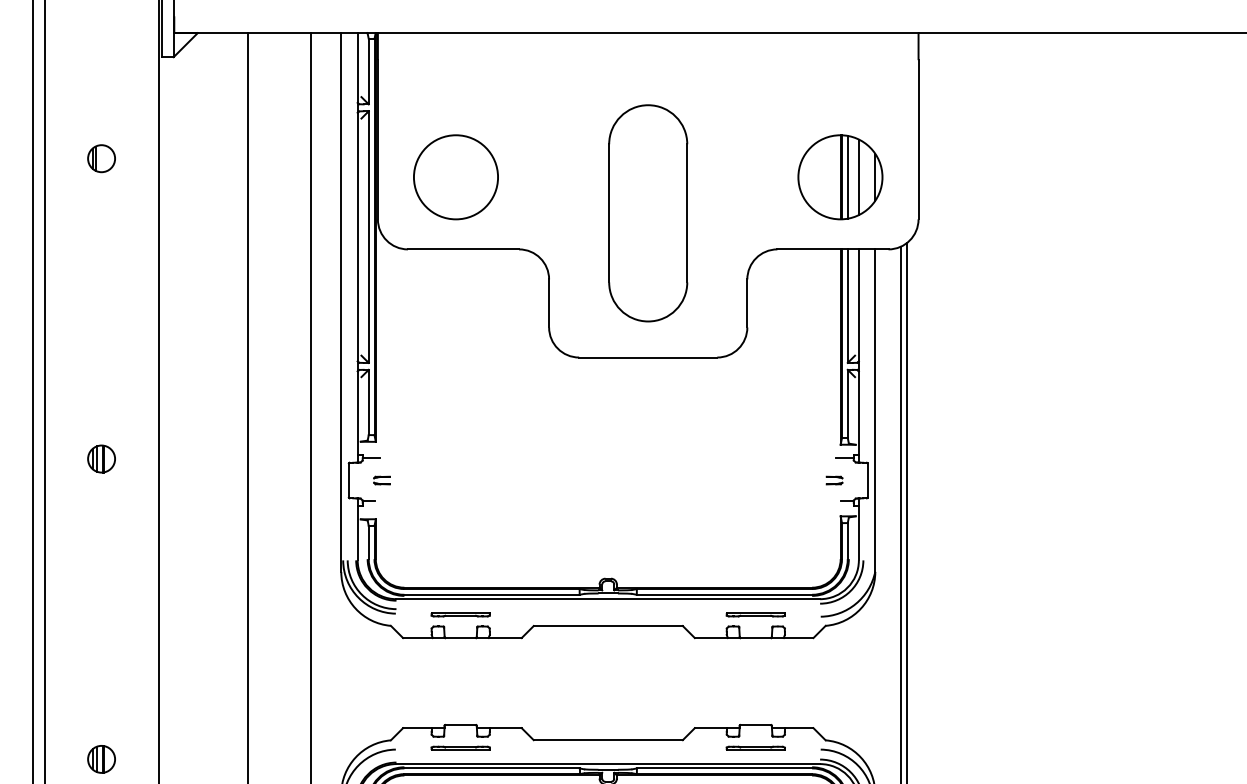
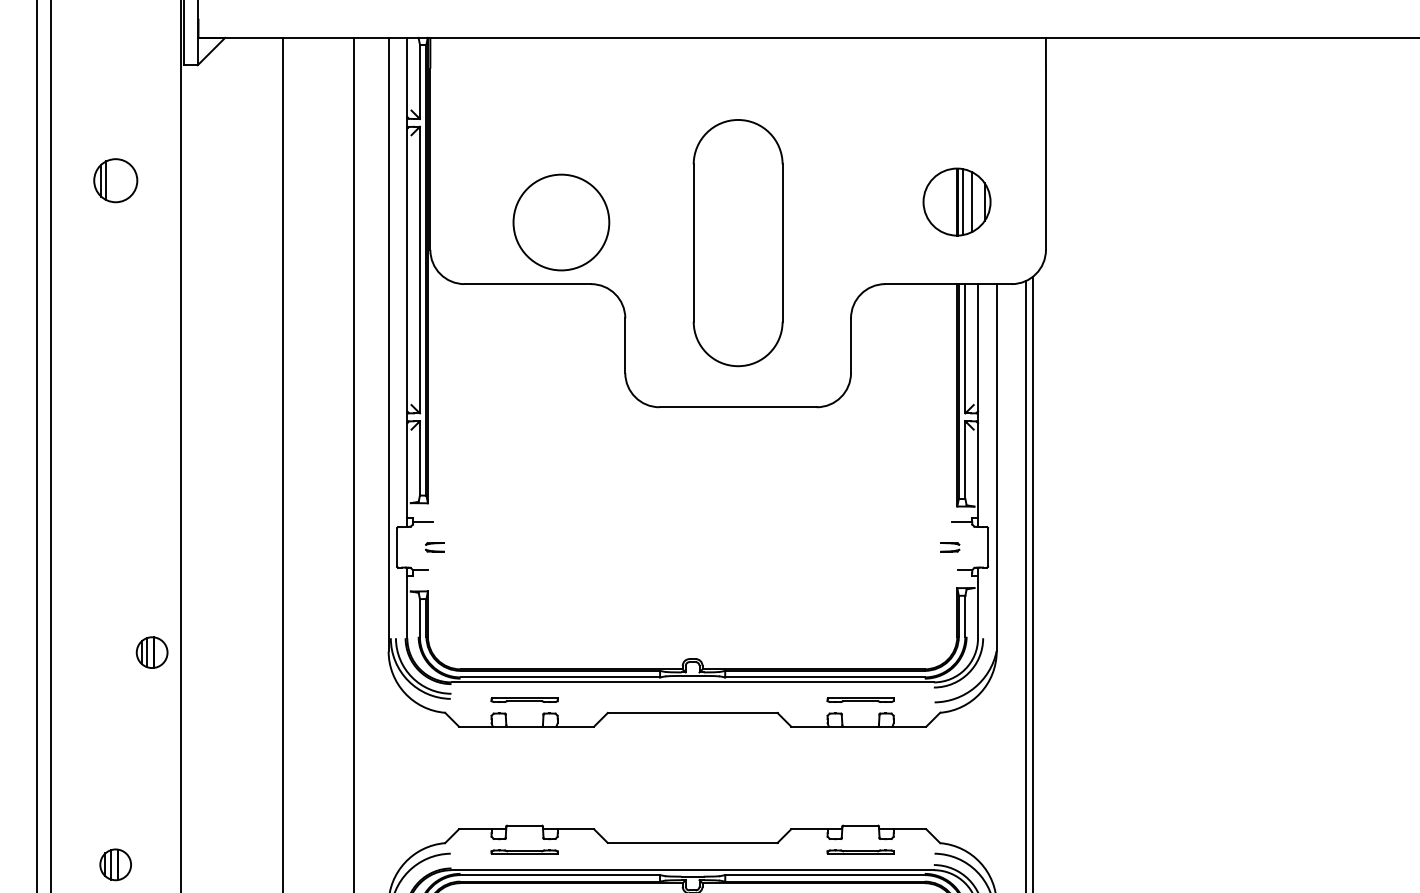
part: (101, 158) -> (115, 180), size x1.4
circle: (455, 177) -> (560, 222), moved
part: (840, 177) -> (957, 202), size x0.7
part: (101, 458) -> (152, 652), moved

